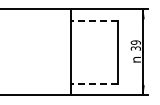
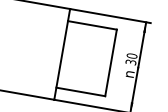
line: (93, 20) -> (91, 24), dashed -> solid
text: (135, 42) -> (131, 55), 39 -> 30
line: (93, 83) -> (79, 91), dashed -> solid

